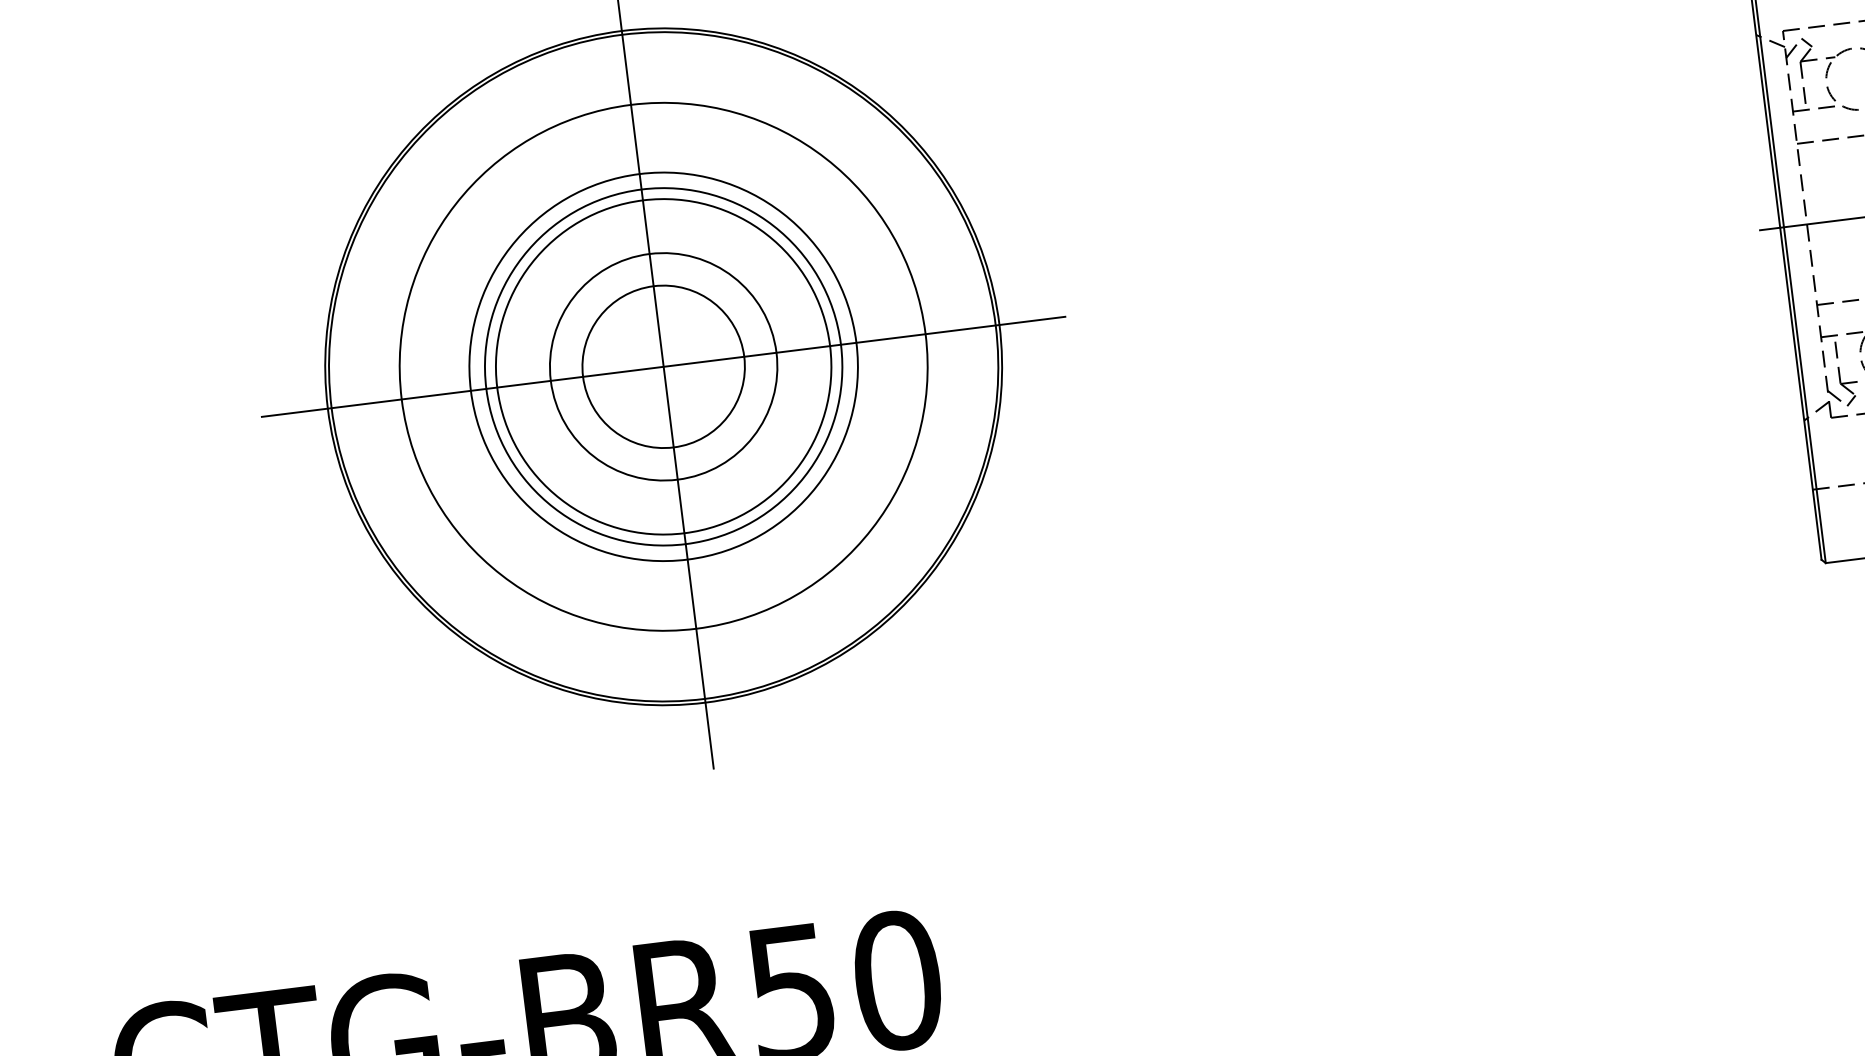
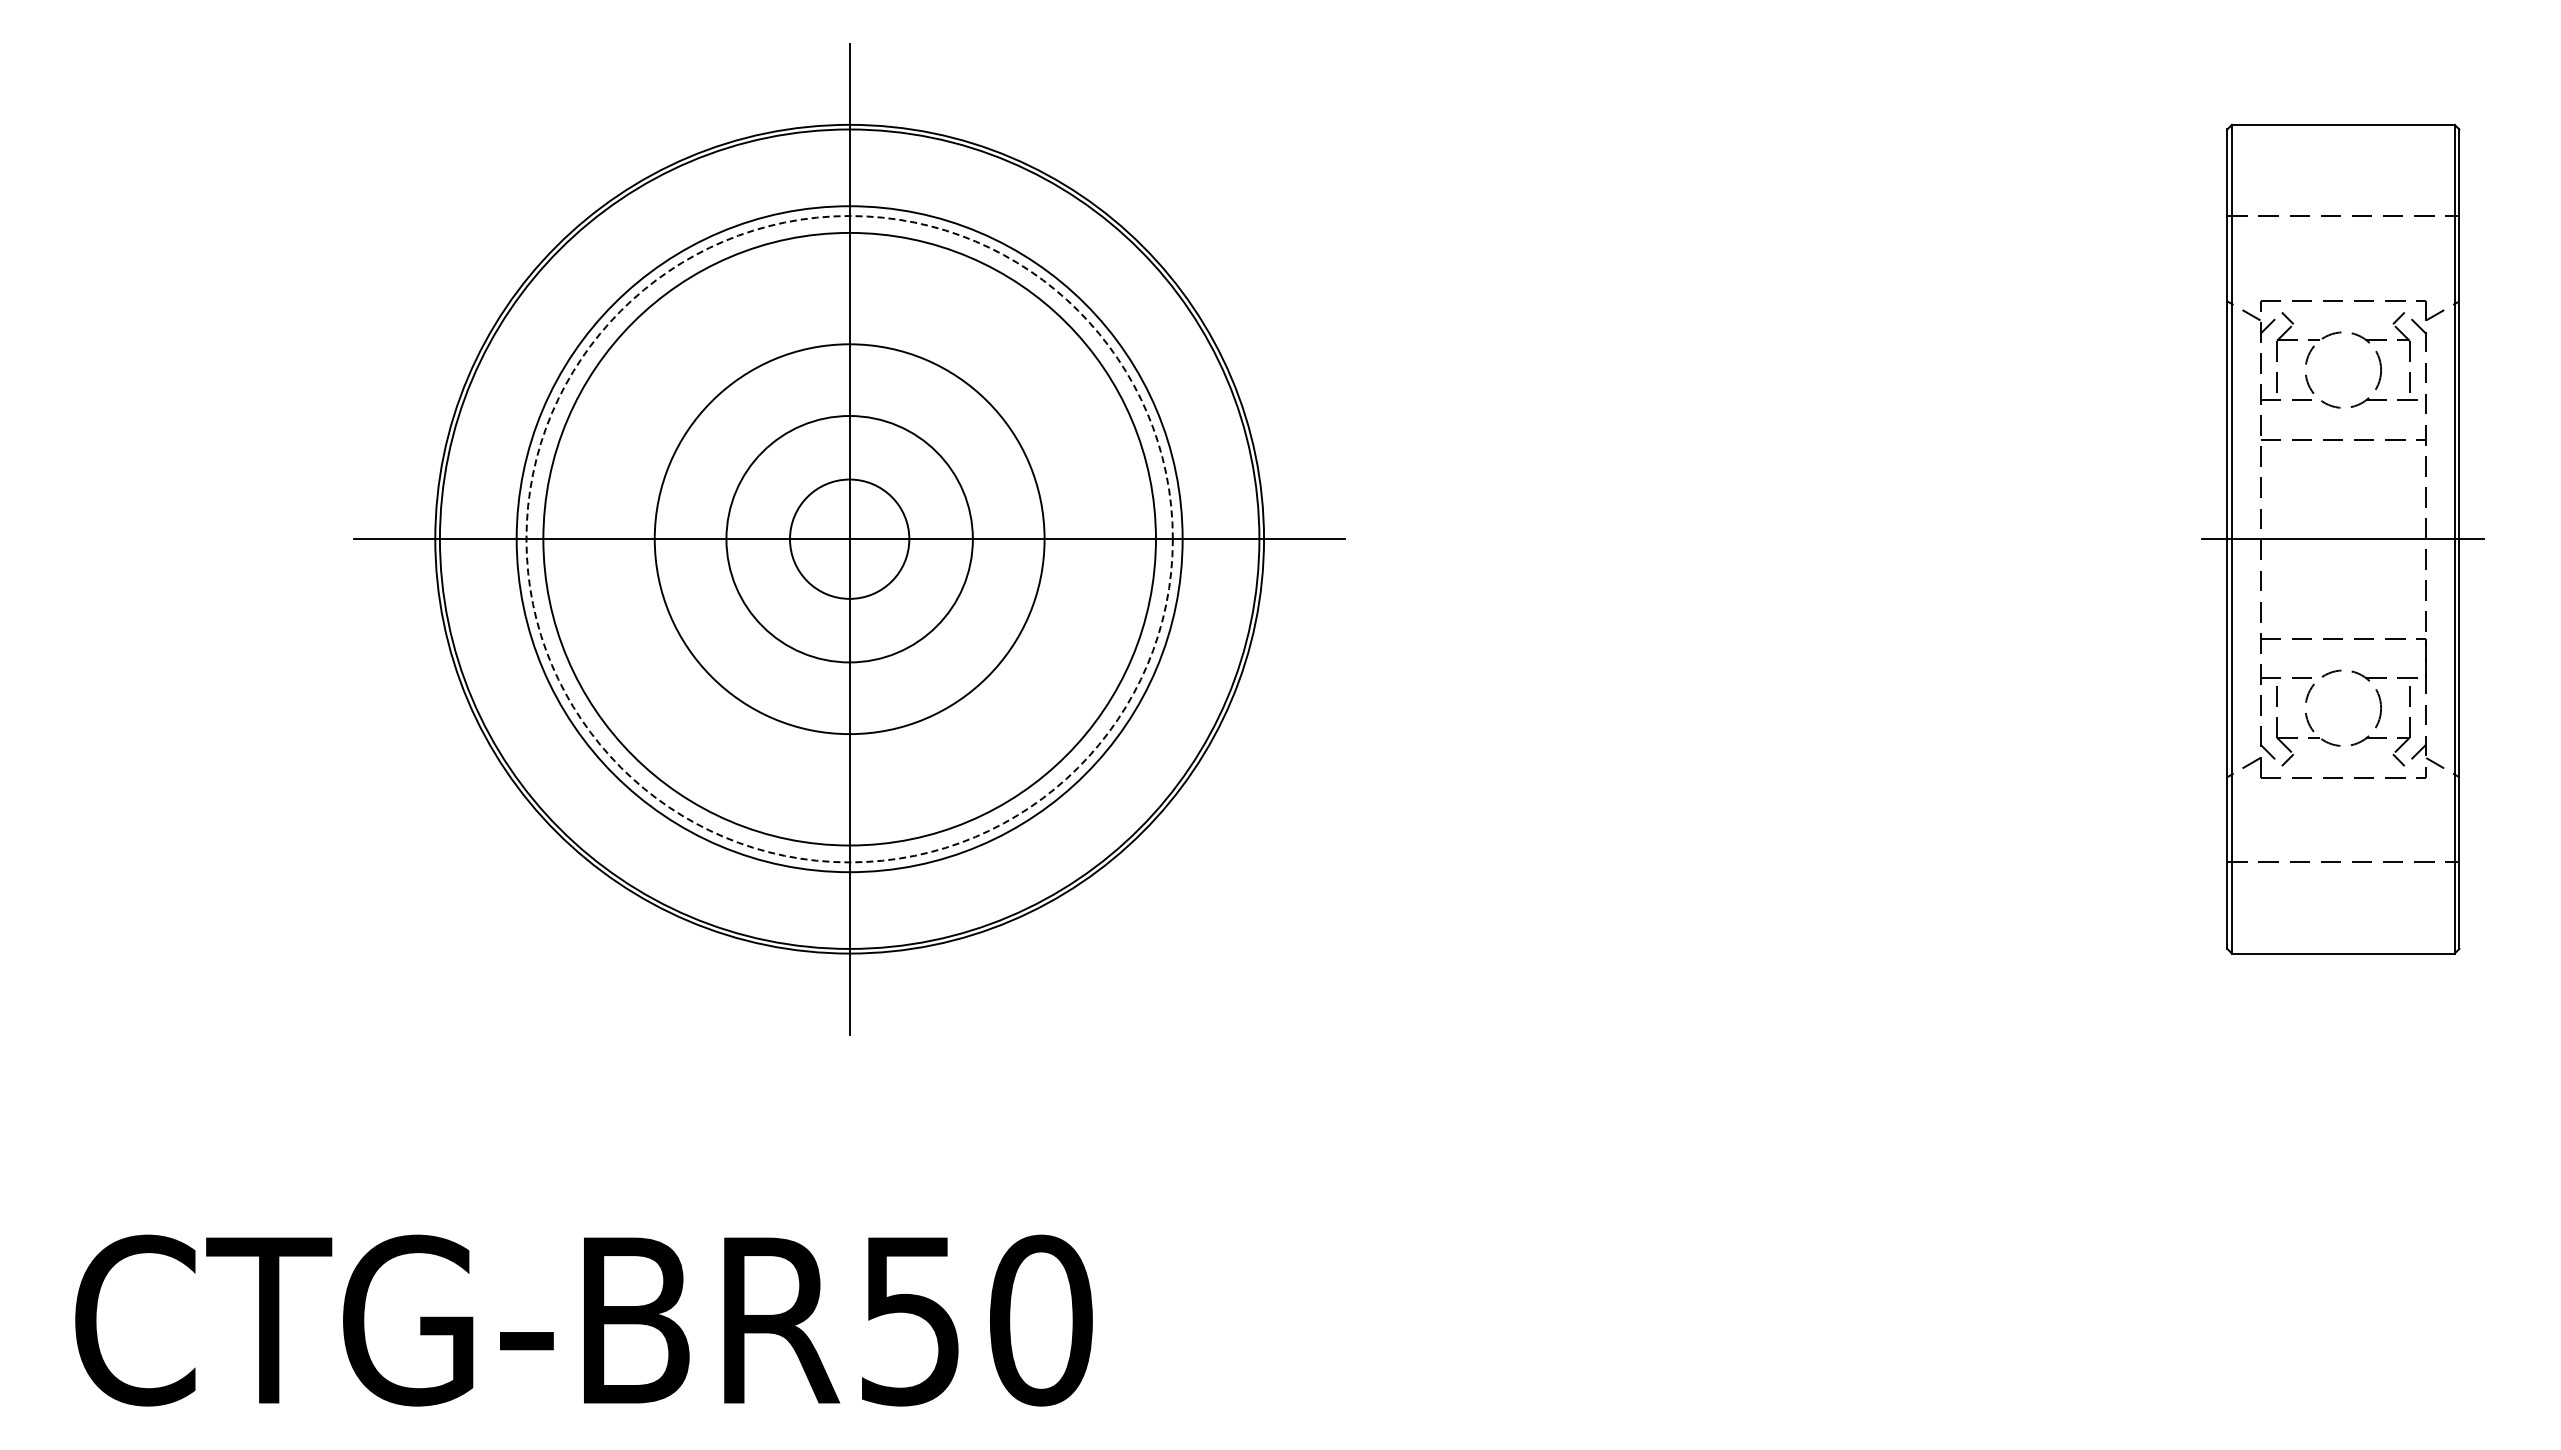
circle: (663, 366) -> (849, 538), size x0.6
circle: (663, 366) -> (849, 538), size x0.6
circle: (663, 366) -> (849, 538), size x1.4
circle: (663, 367) -> (849, 539), size x1.4
circle: (663, 367) -> (849, 539), size x1.4
circle: (663, 367) -> (849, 539), solid -> dashed

